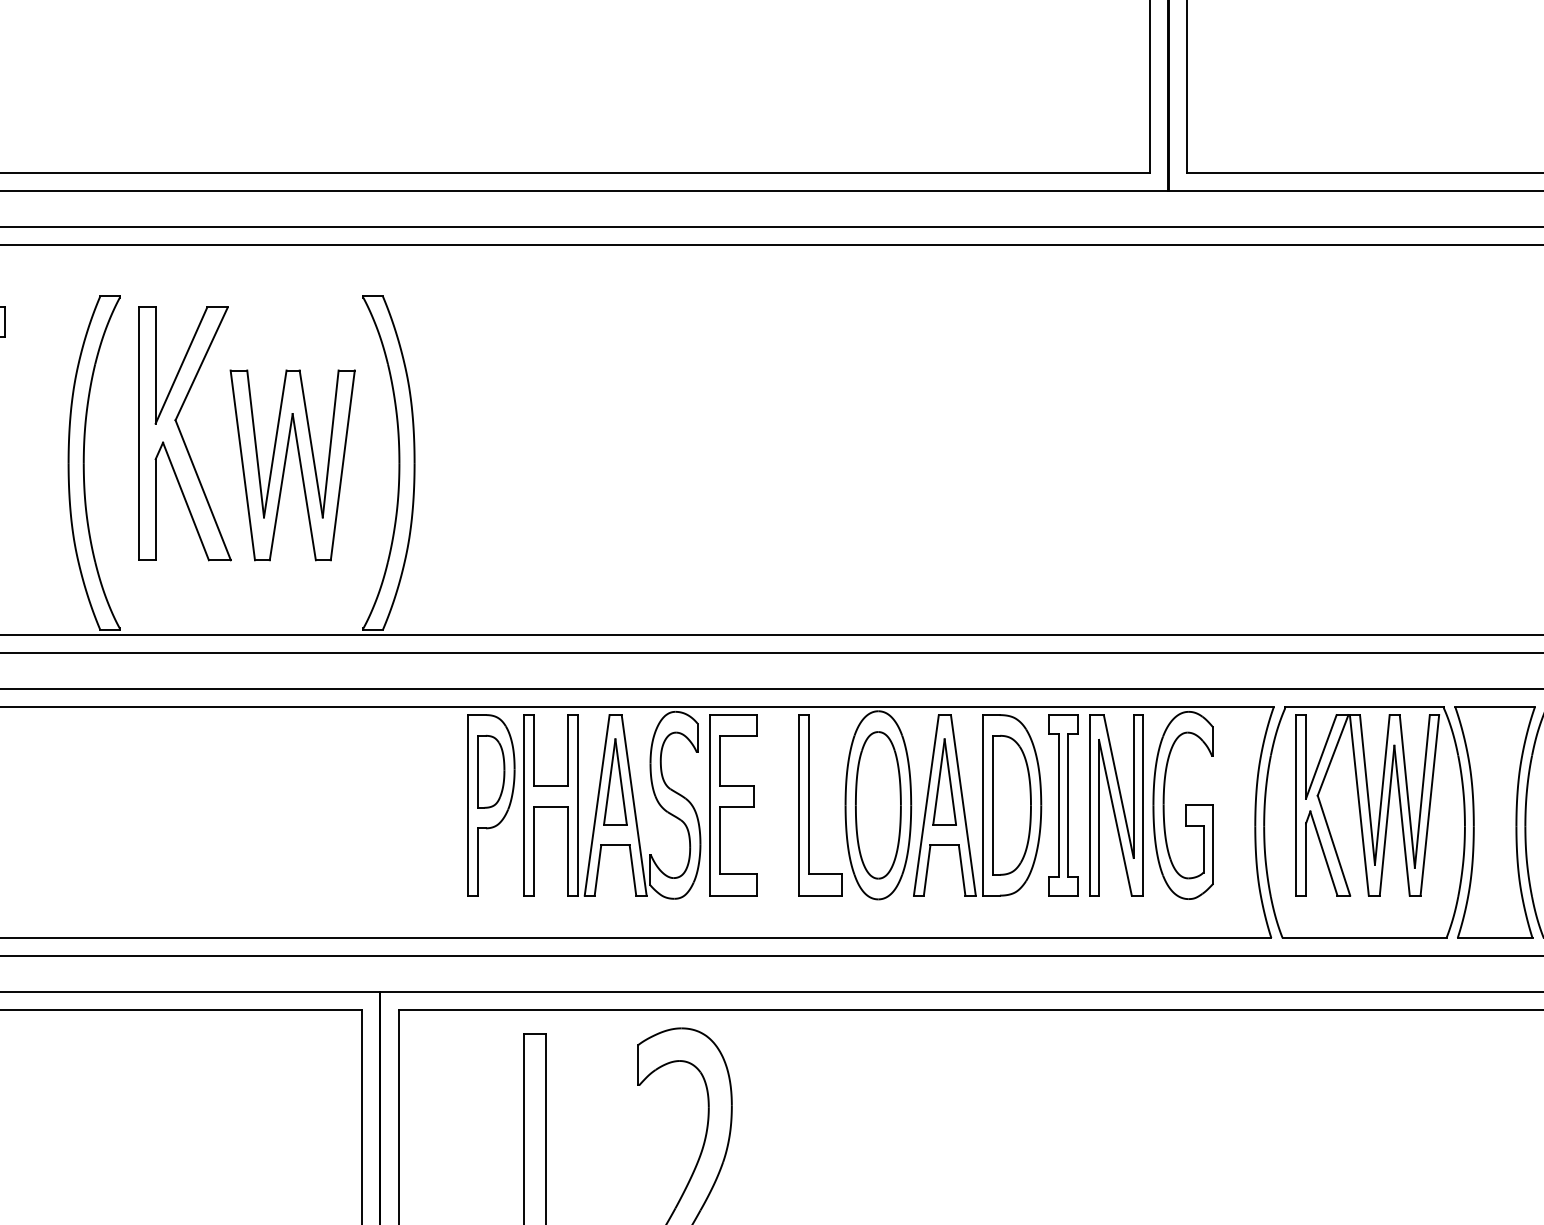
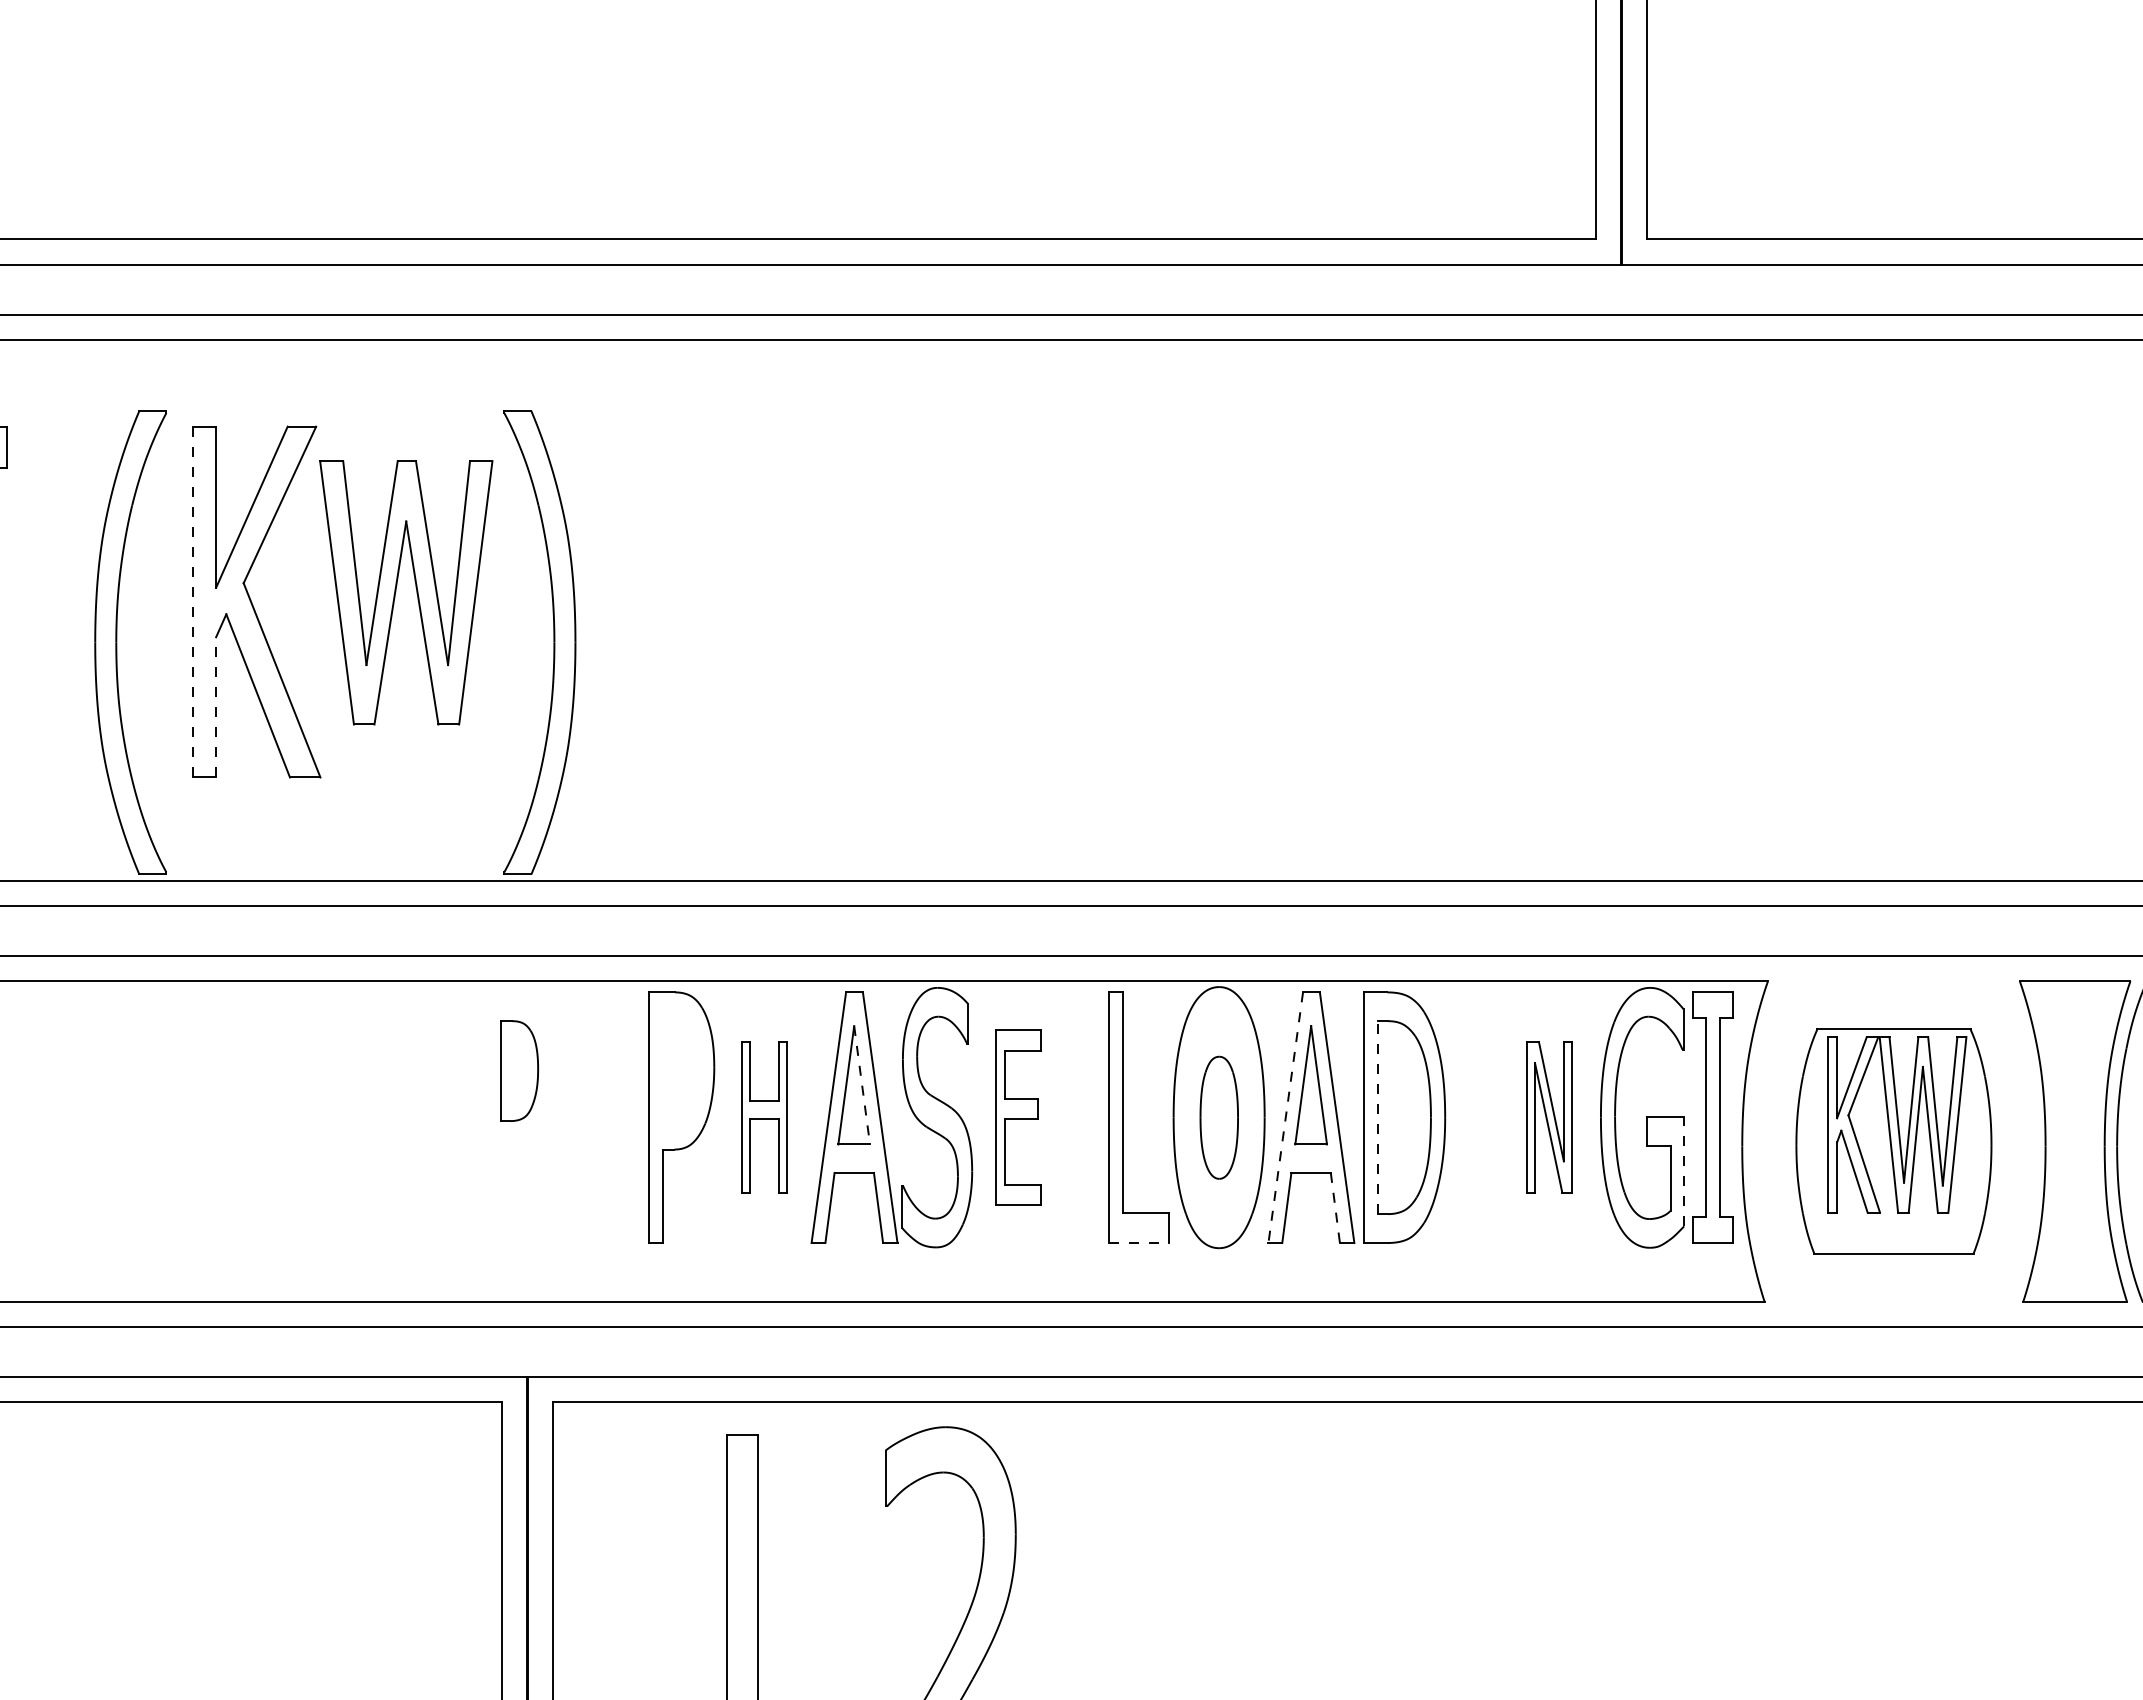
line: (138, 434) -> (192, 602), solid -> dashed
part: (285, 465) -> (396, 592), moved
line: (155, 509) -> (216, 706), solid -> dashed
part: (491, 771) -> (519, 1070), moved
line: (621, 782) -> (862, 1085), solid -> dashed
part: (550, 805) -> (764, 1117), size x0.6
part: (733, 805) -> (1017, 1117), size x0.7
part: (878, 805) -> (1219, 1117), size x0.6
line: (926, 805) -> (1285, 1118), solid -> dashed
line: (992, 805) -> (1377, 1117), solid -> dashed
part: (1063, 805) -> (1712, 1117), moved
part: (1116, 805) -> (1549, 1117), size x0.6
part: (1364, 822) -> (1893, 1141), size x0.7
line: (1213, 844) -> (1684, 1171), solid -> dashed
line: (962, 870) -> (1335, 1208), solid -> dashed
line: (820, 895) -> (1139, 1242), solid -> dashed

